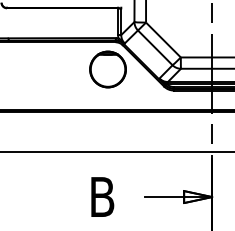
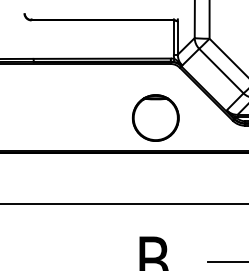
part: (107, 69) -> (155, 117), moved

